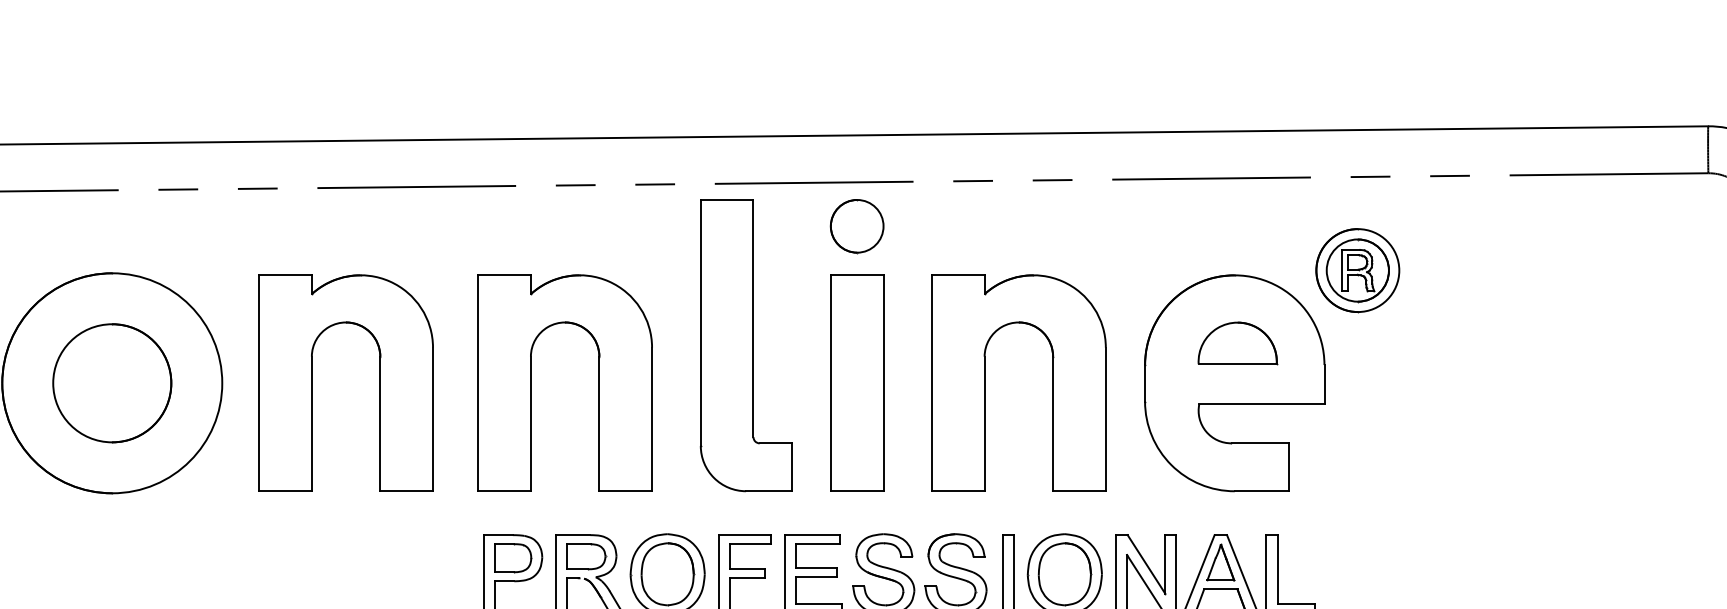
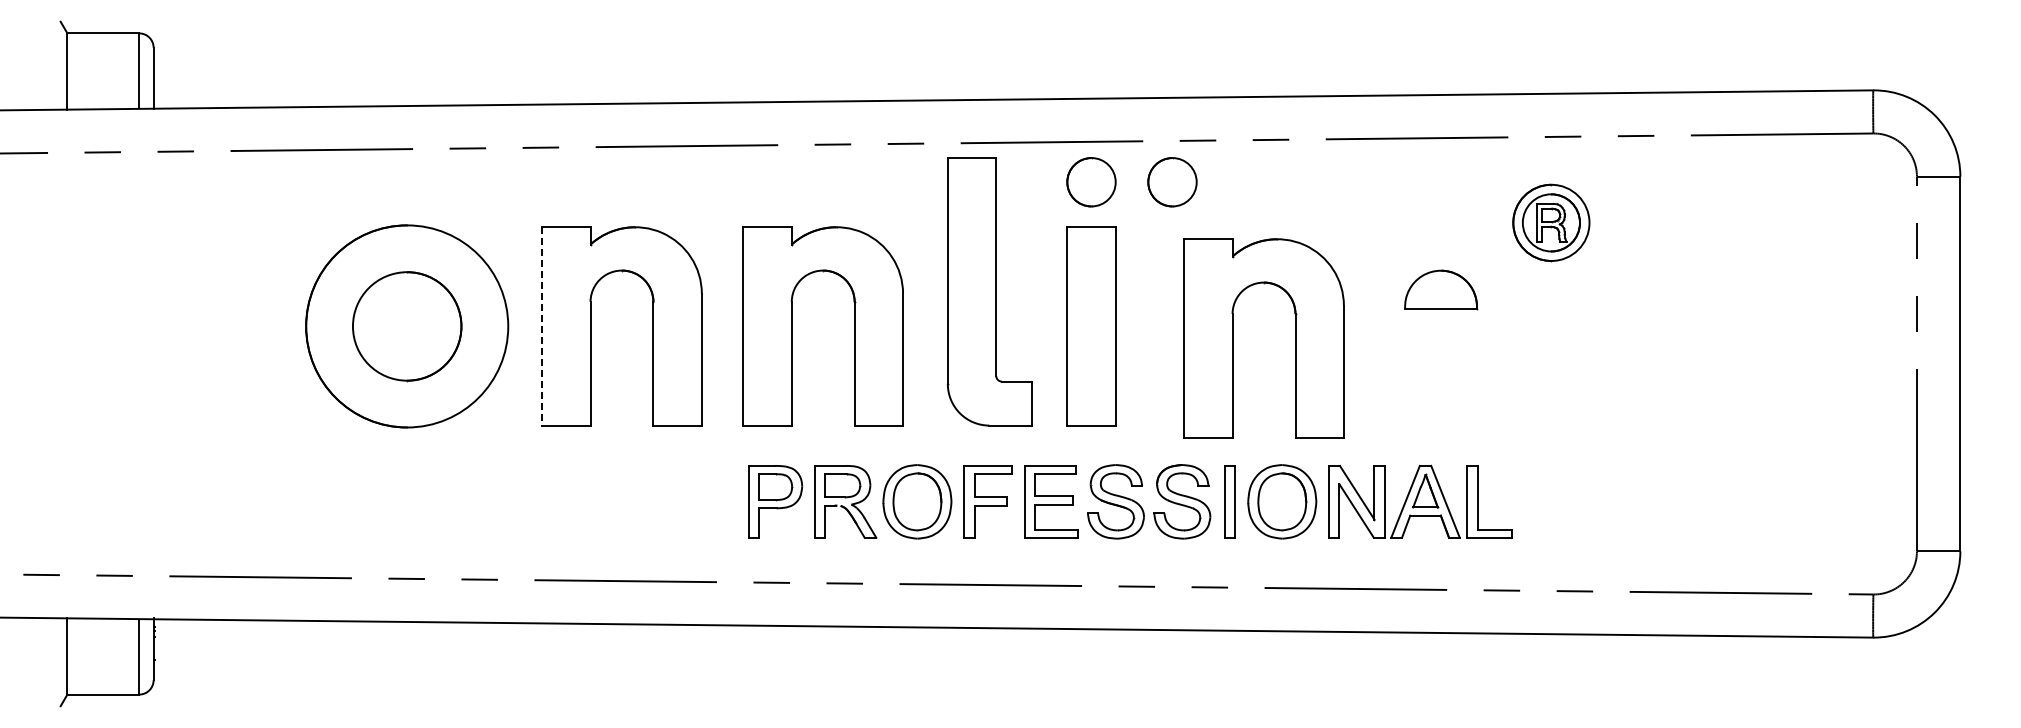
circle: (945, 226) -> (1172, 182), added
line: (259, 383) -> (542, 326), solid -> dashed
part: (985, 383) -> (1233, 338), moved
part: (1234, 383) -> (1438, 326), removed

